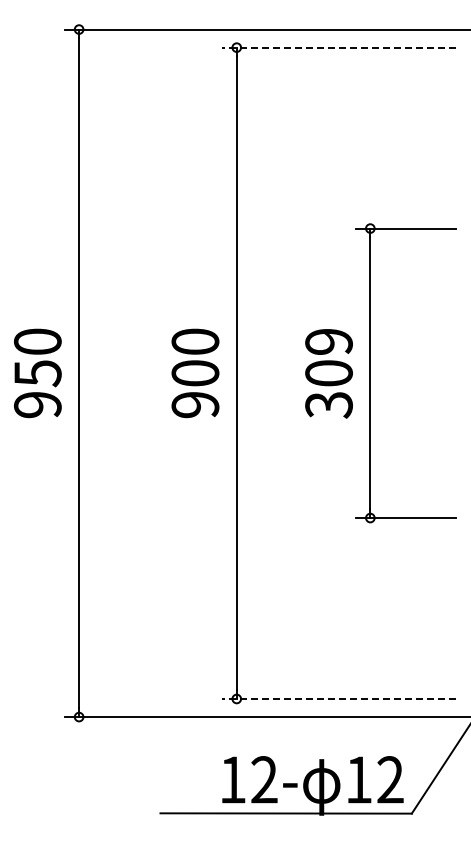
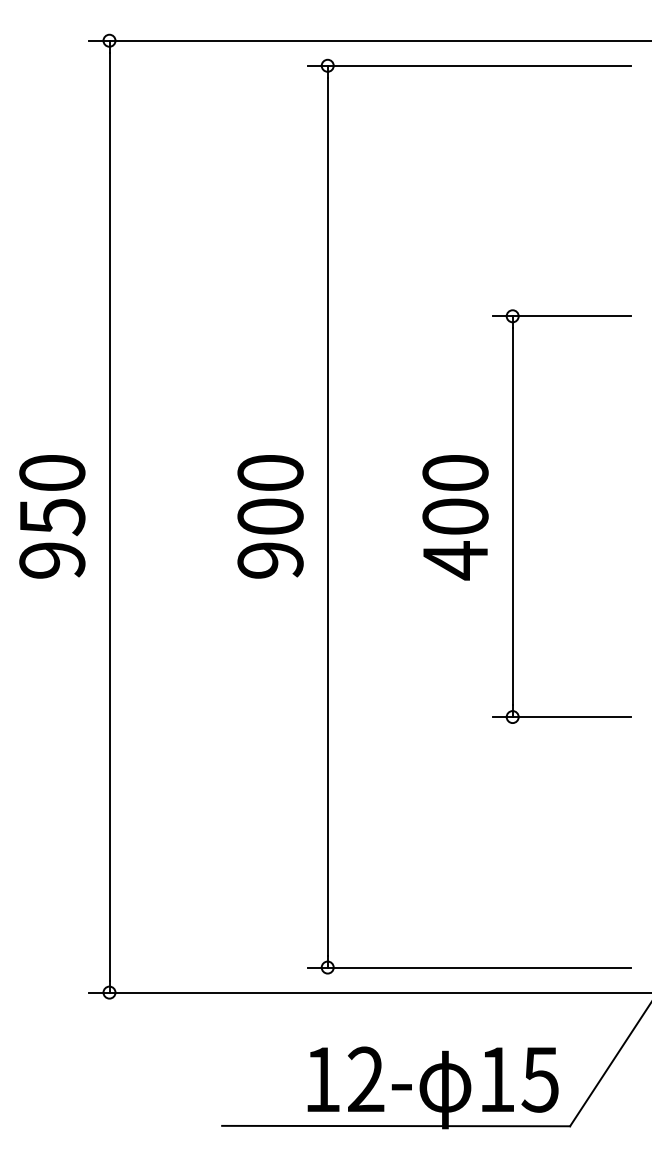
line: (339, 47) -> (469, 65), dashed -> solid
text: (328, 373) -> (454, 516), 309 -> 400
line: (339, 698) -> (469, 966), dashed -> solid
text: (389, 779) -> (539, 1079), 12 -> 15

